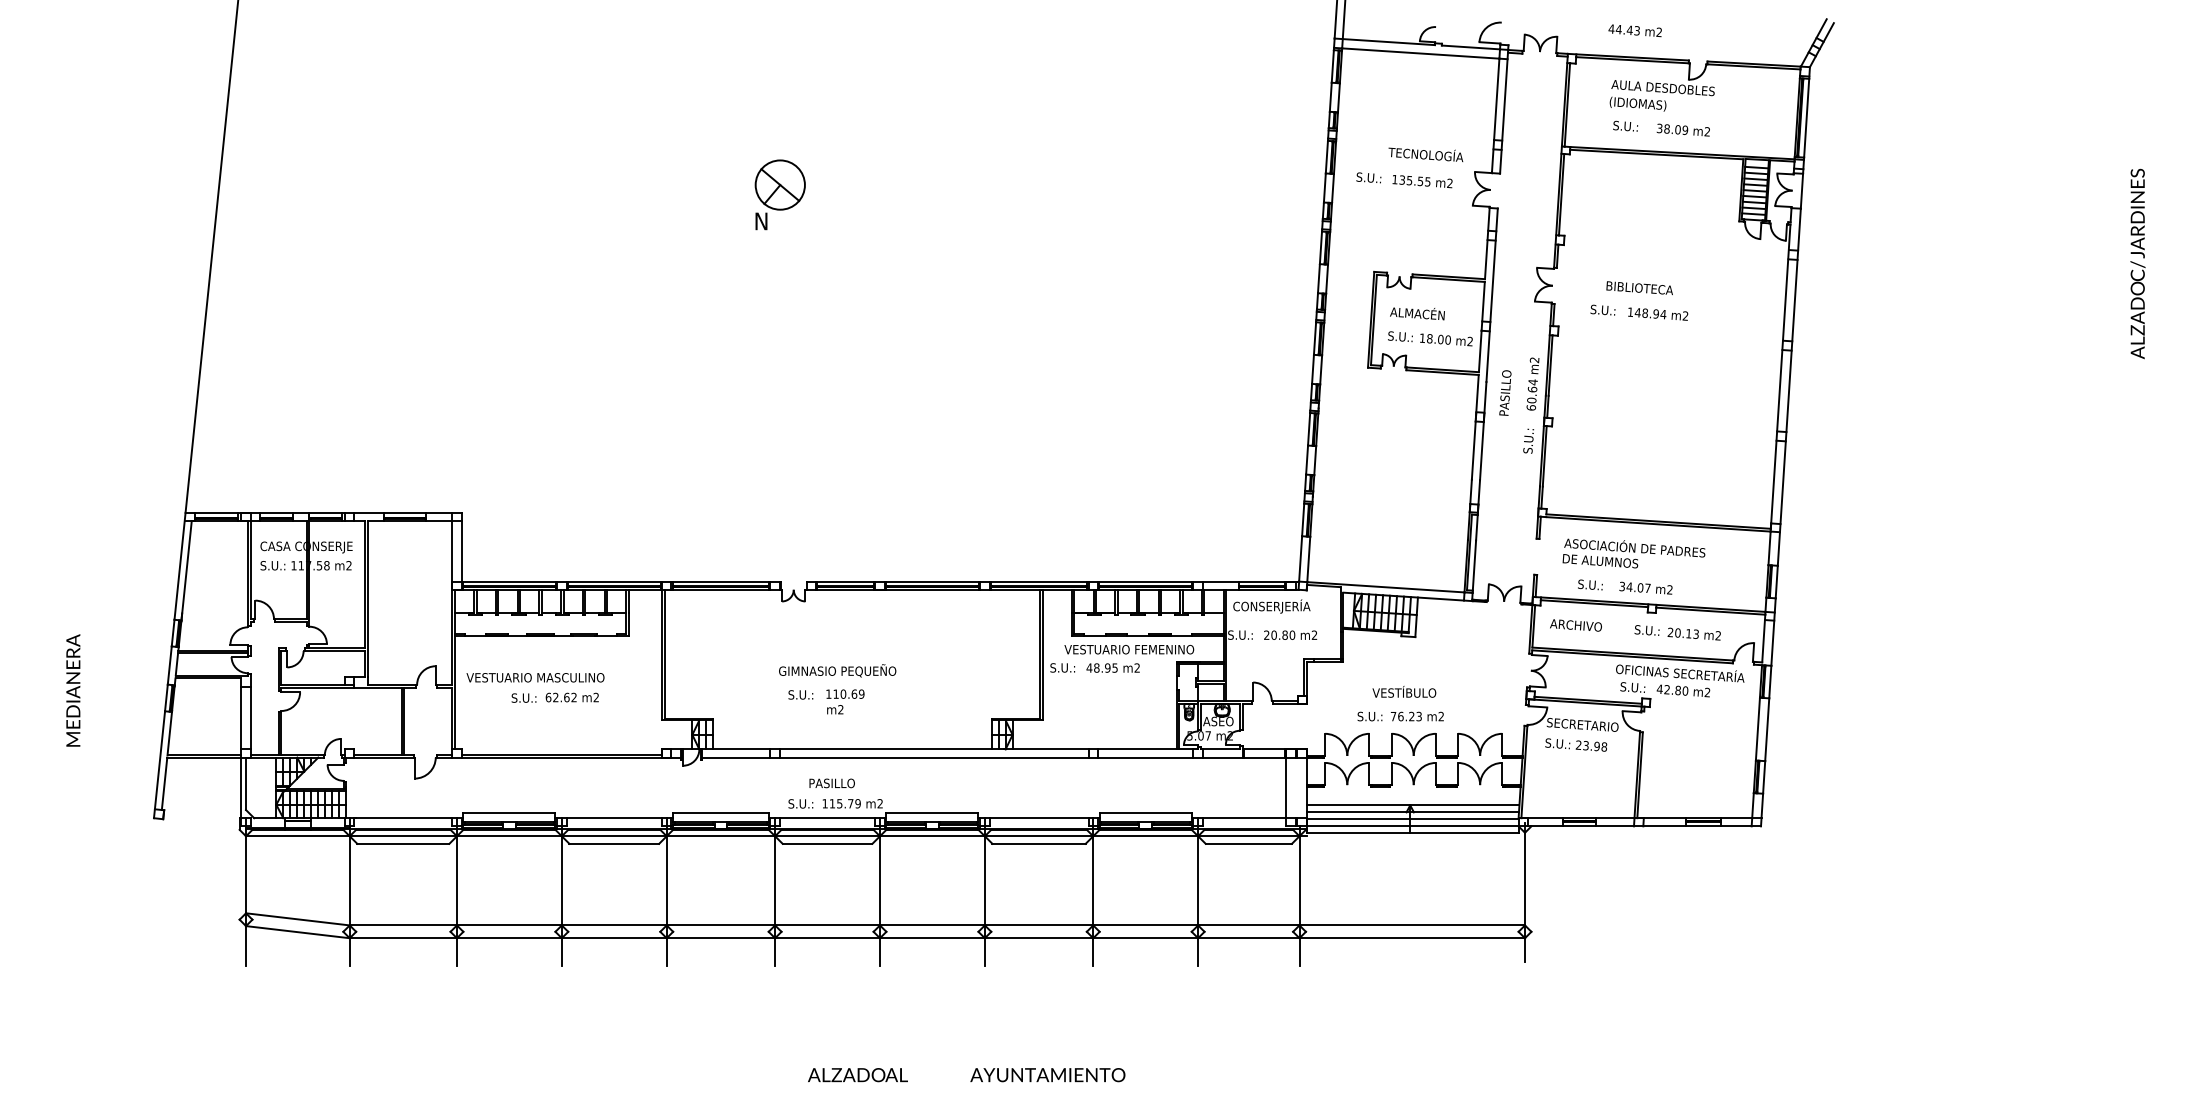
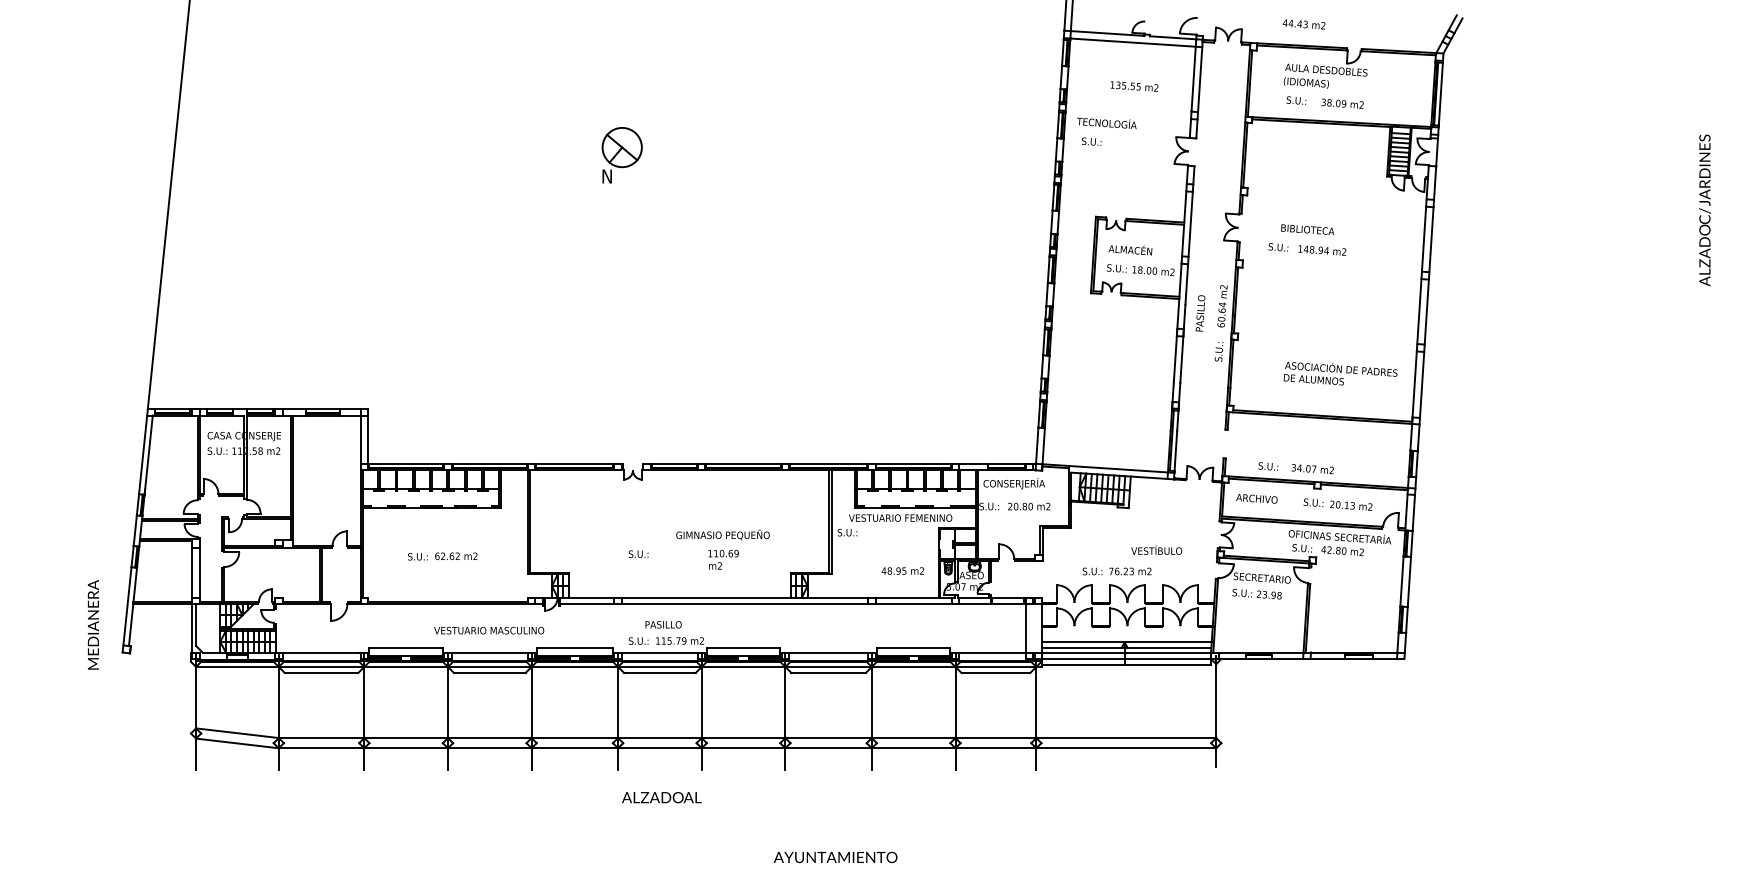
text: (1425, 154) -> (1106, 123), moved
text: (1422, 181) -> (1134, 86), moved
text: (1633, 553) -> (1340, 373), moved
text: (1112, 667) -> (902, 570), moved
text: (837, 670) -> (722, 534), moved
text: (535, 677) -> (489, 630), moved
text: (73, 690) -> (93, 624), moved
text: (1404, 691) -> (1156, 549), moved
text: (845, 701) -> (723, 559), moved
text: (857, 1075) -> (661, 797), moved

